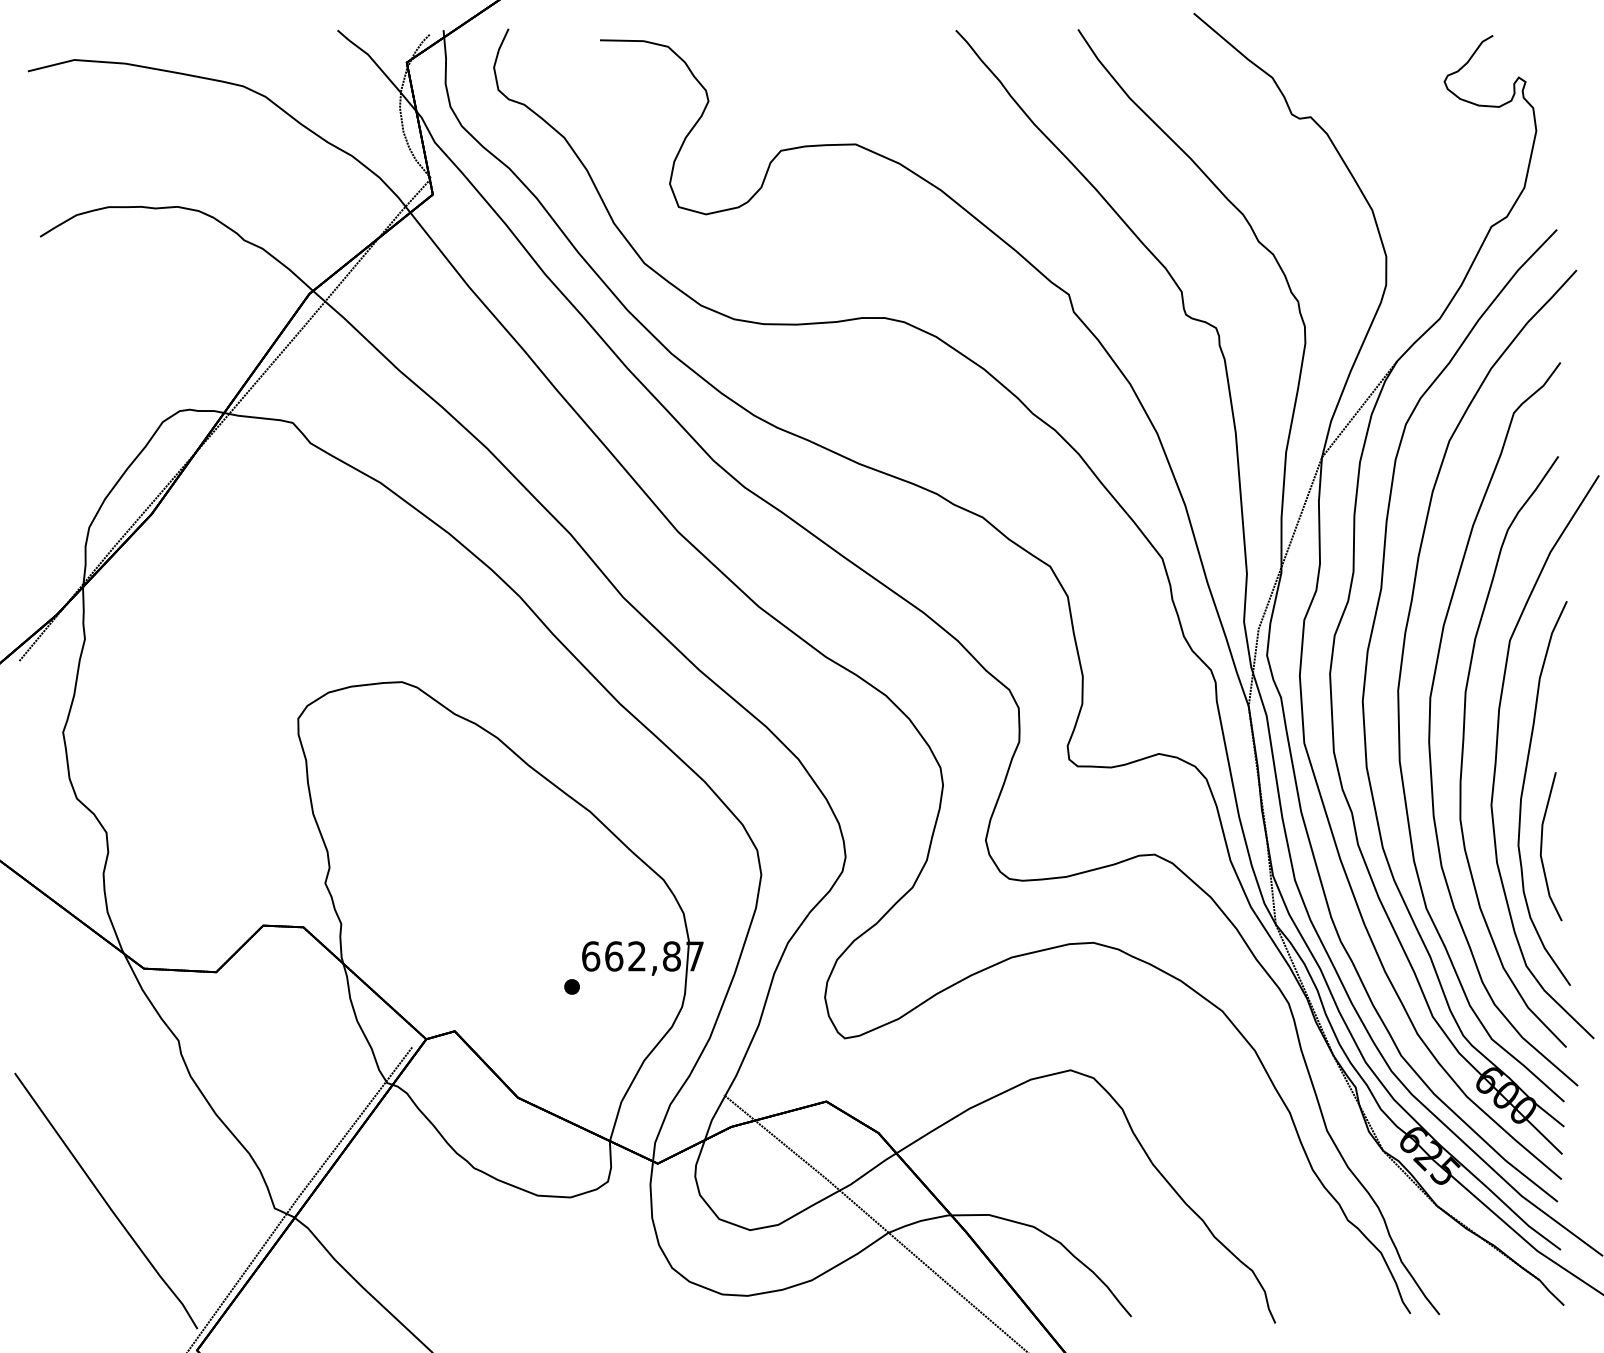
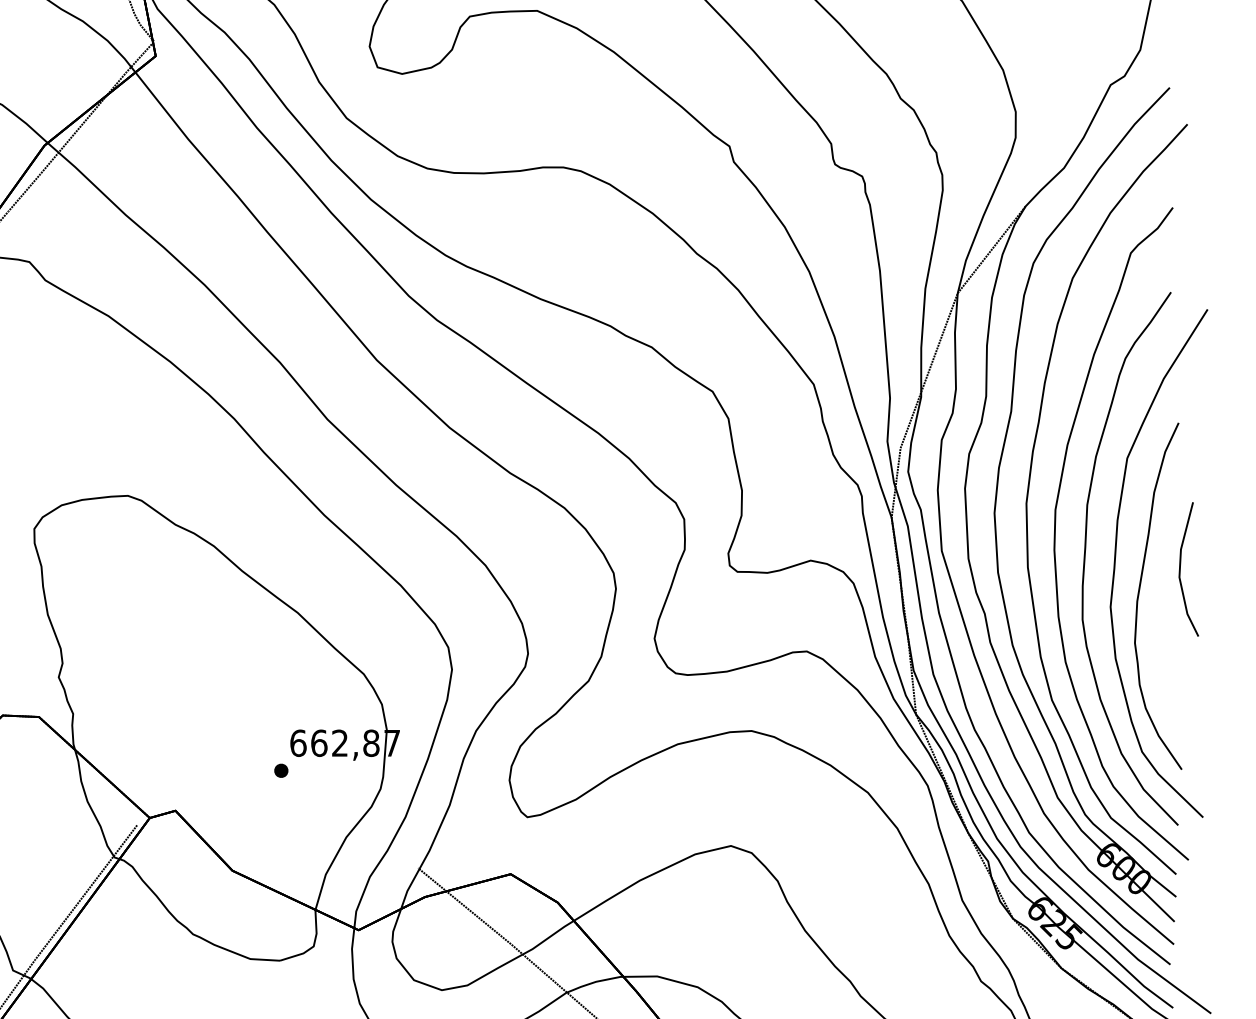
line: (1542, 846) -> (1181, 569), moved

